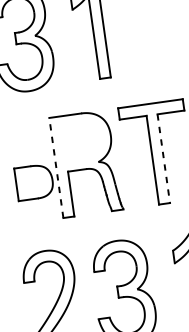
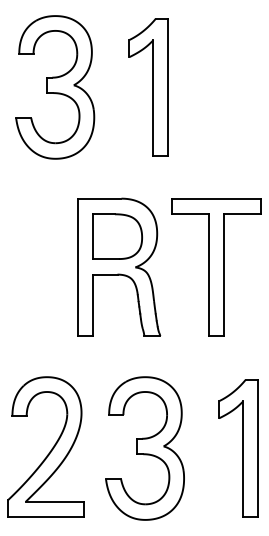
line: (164, 158) -> (224, 275), dashed -> solid
line: (56, 168) -> (77, 267), dashed -> solid
part: (34, 182) -> (117, 236), moved

